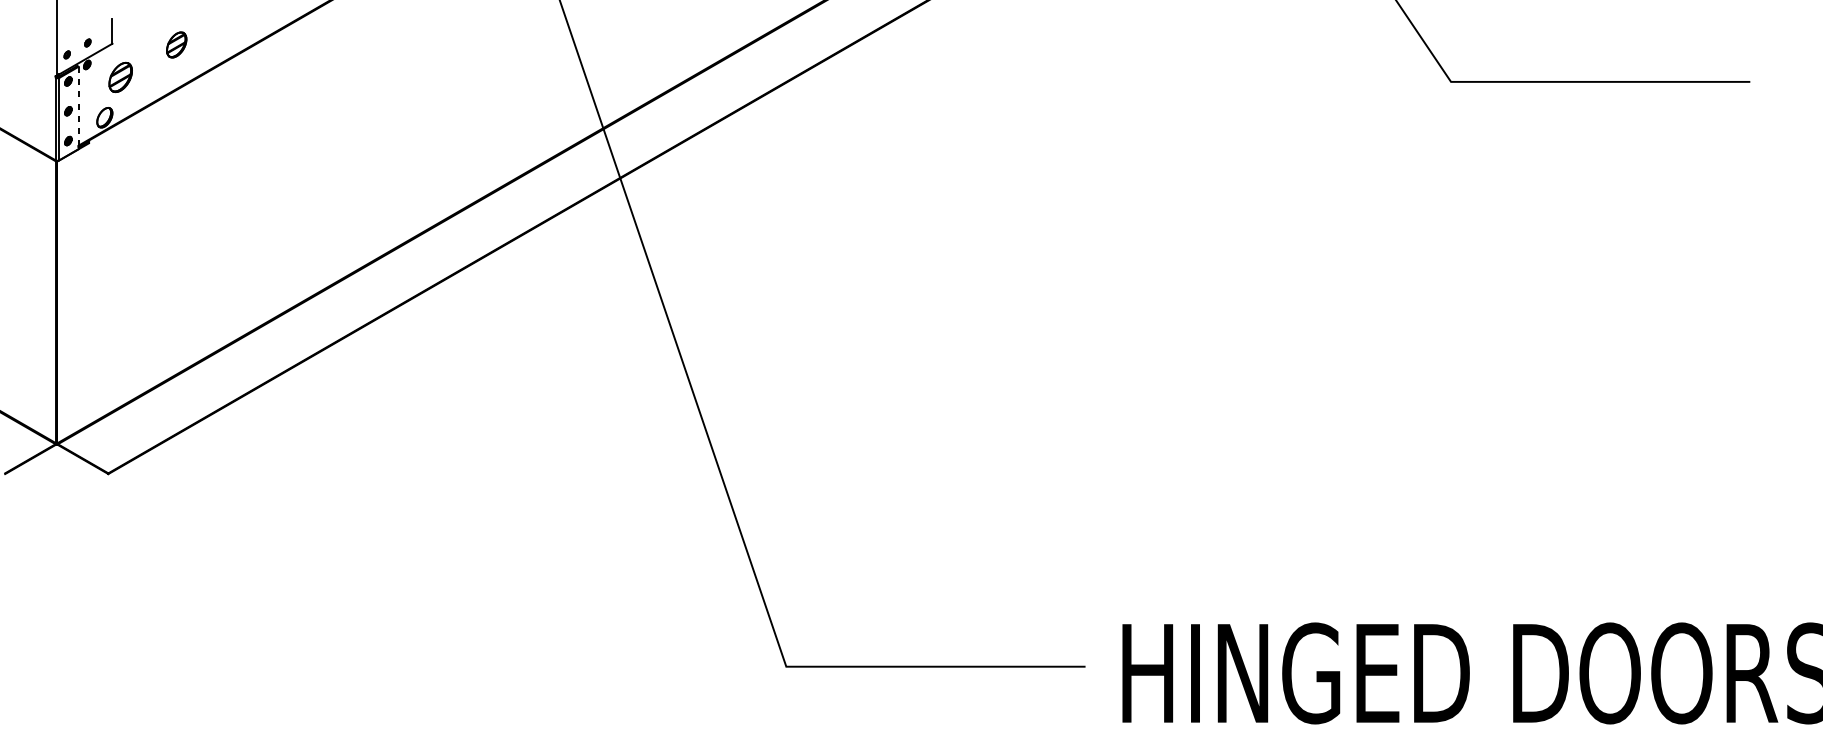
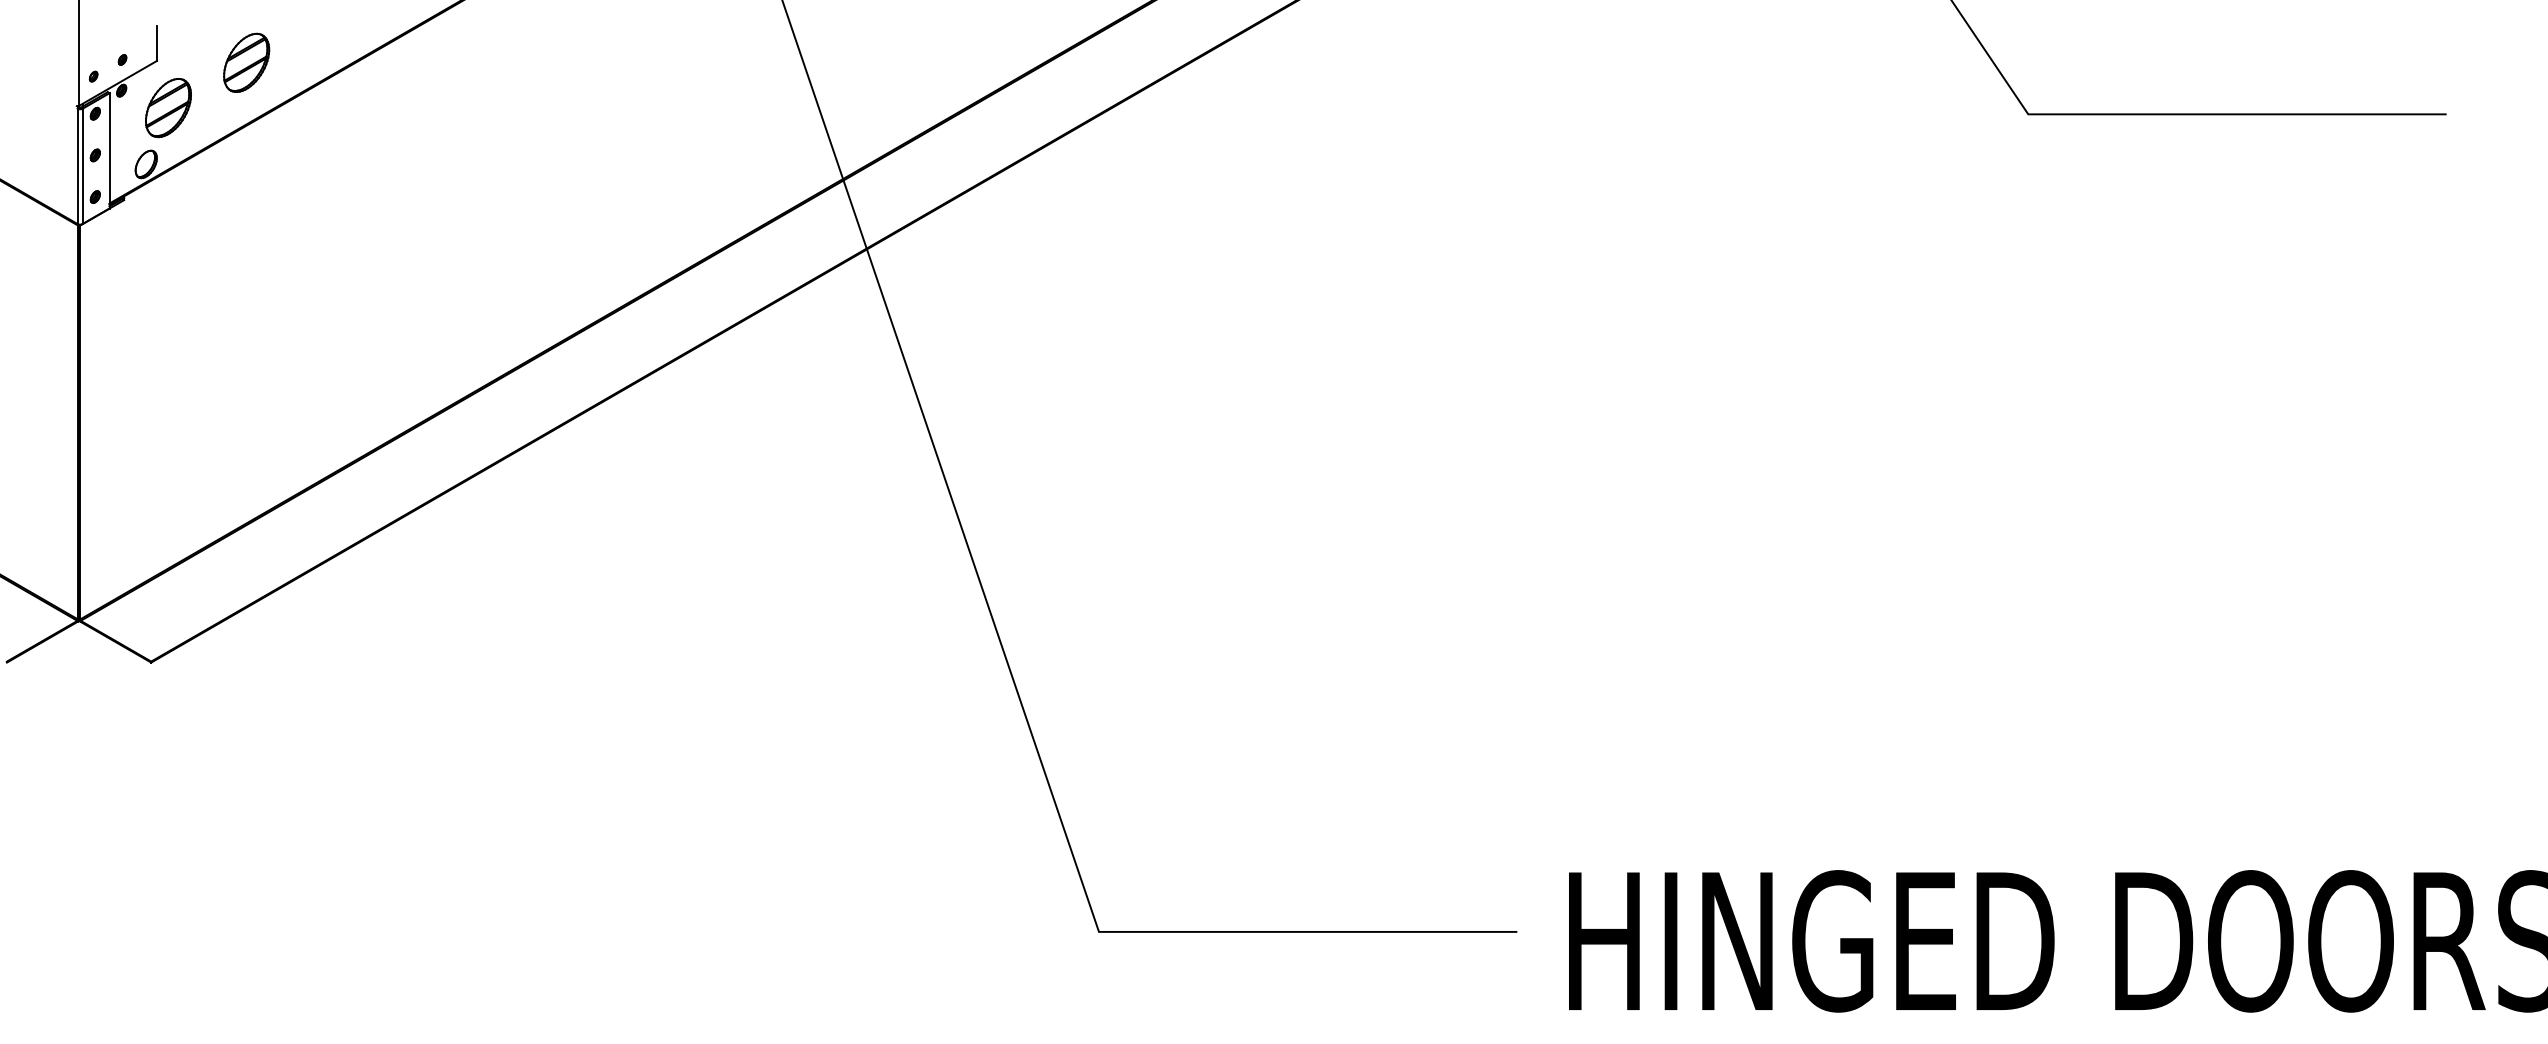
part: (176, 44) -> (246, 62), size x1.67
part: (120, 77) -> (168, 108), size x1.43
line: (78, 107) -> (109, 150), dashed -> solid

